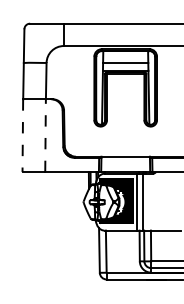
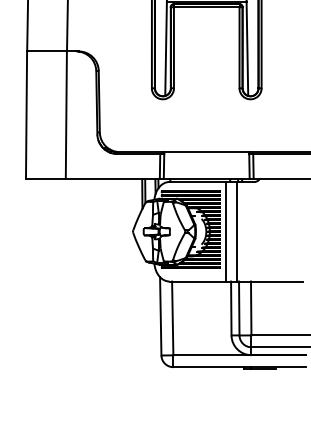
line: (45, 135) -> (66, 114), dashed -> solid
line: (22, 136) -> (25, 116), dashed -> solid

